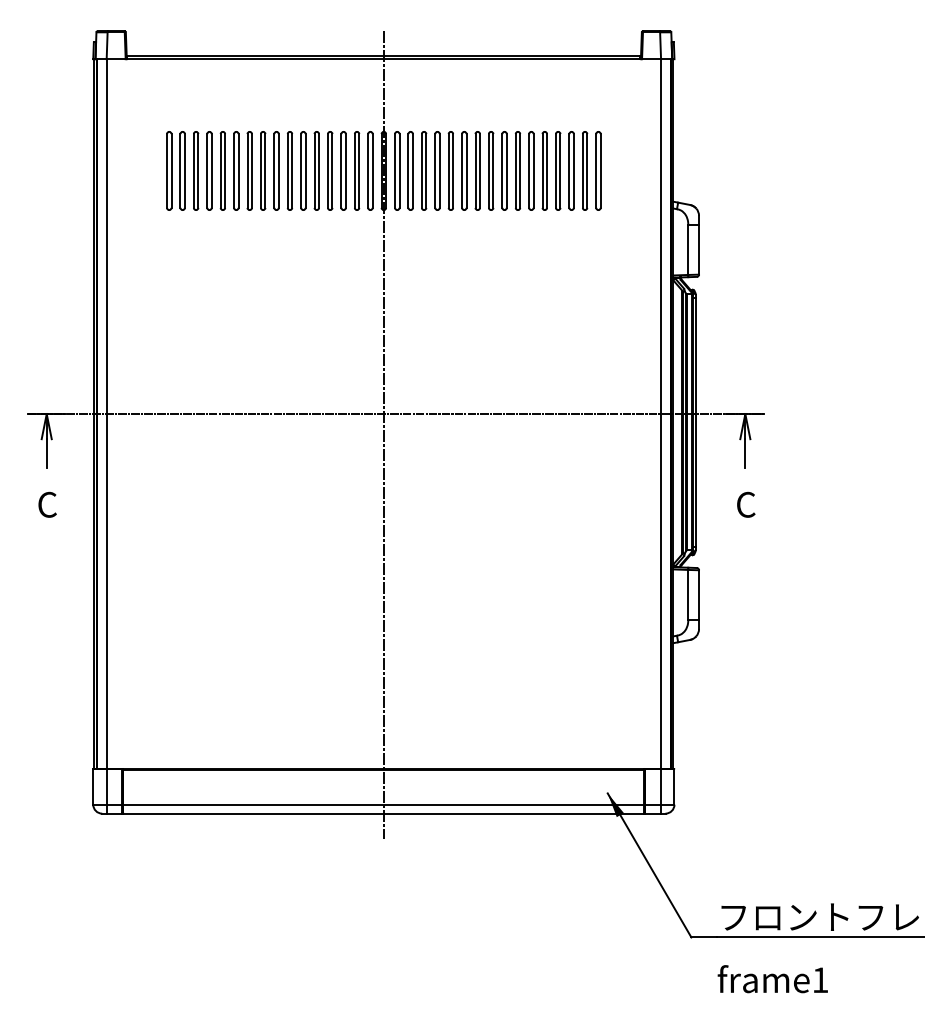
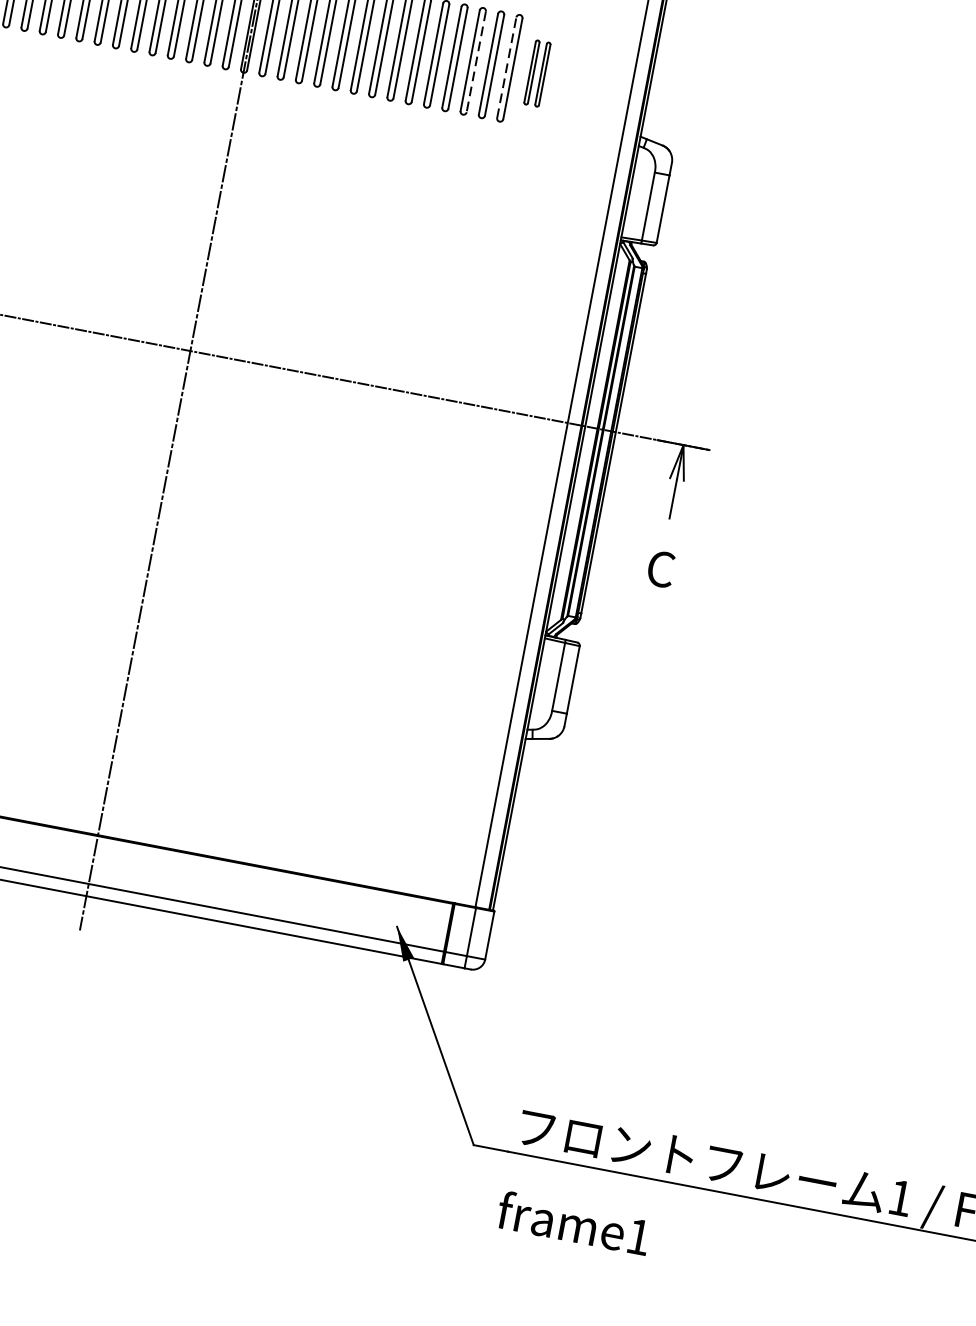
line: (547, 170) -> (477, 61), solid -> dashed
line: (569, 170) -> (507, 67), solid -> dashed
part: (591, 170) -> (537, 72), size x0.6

